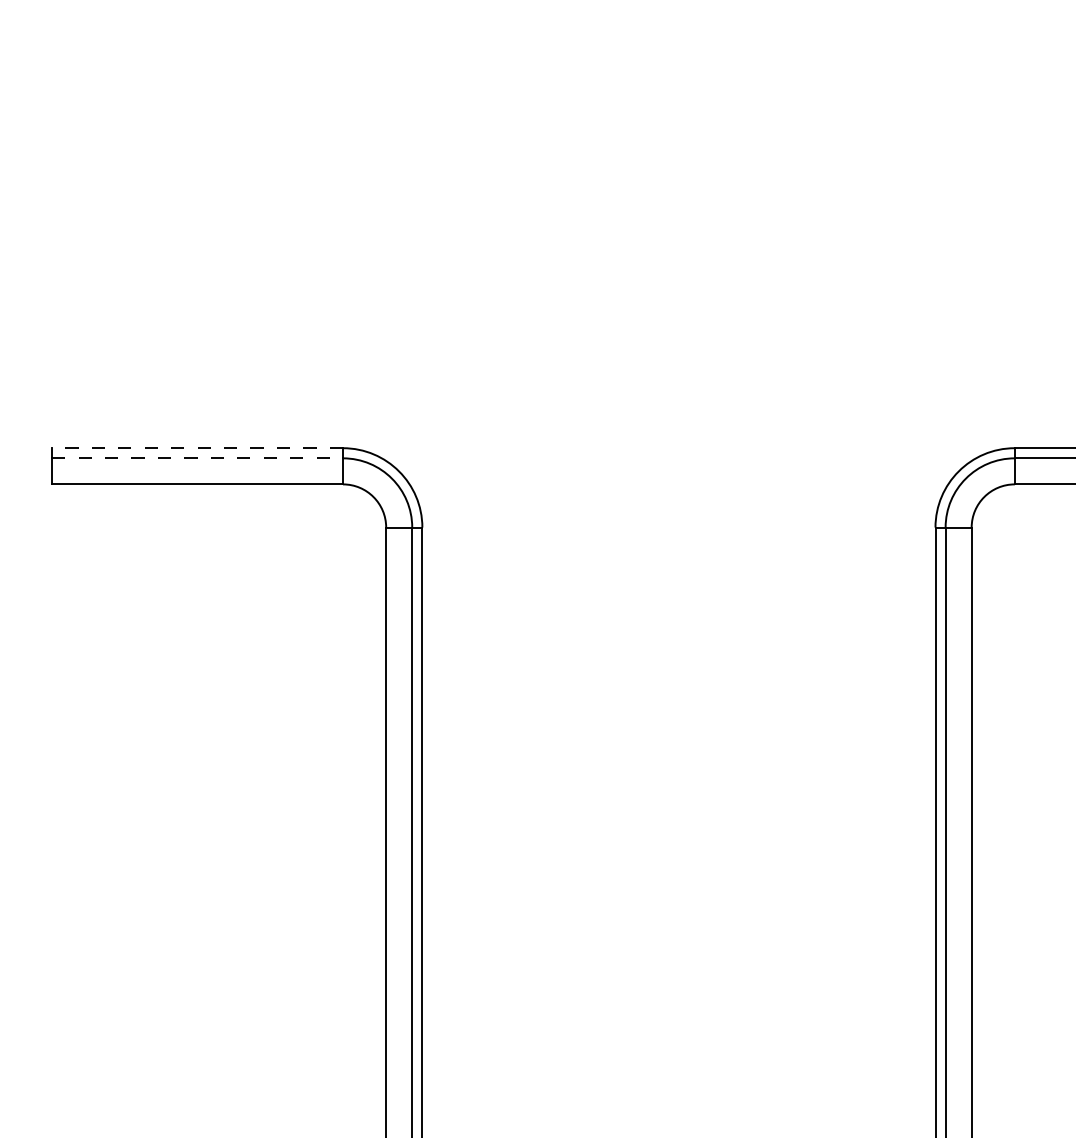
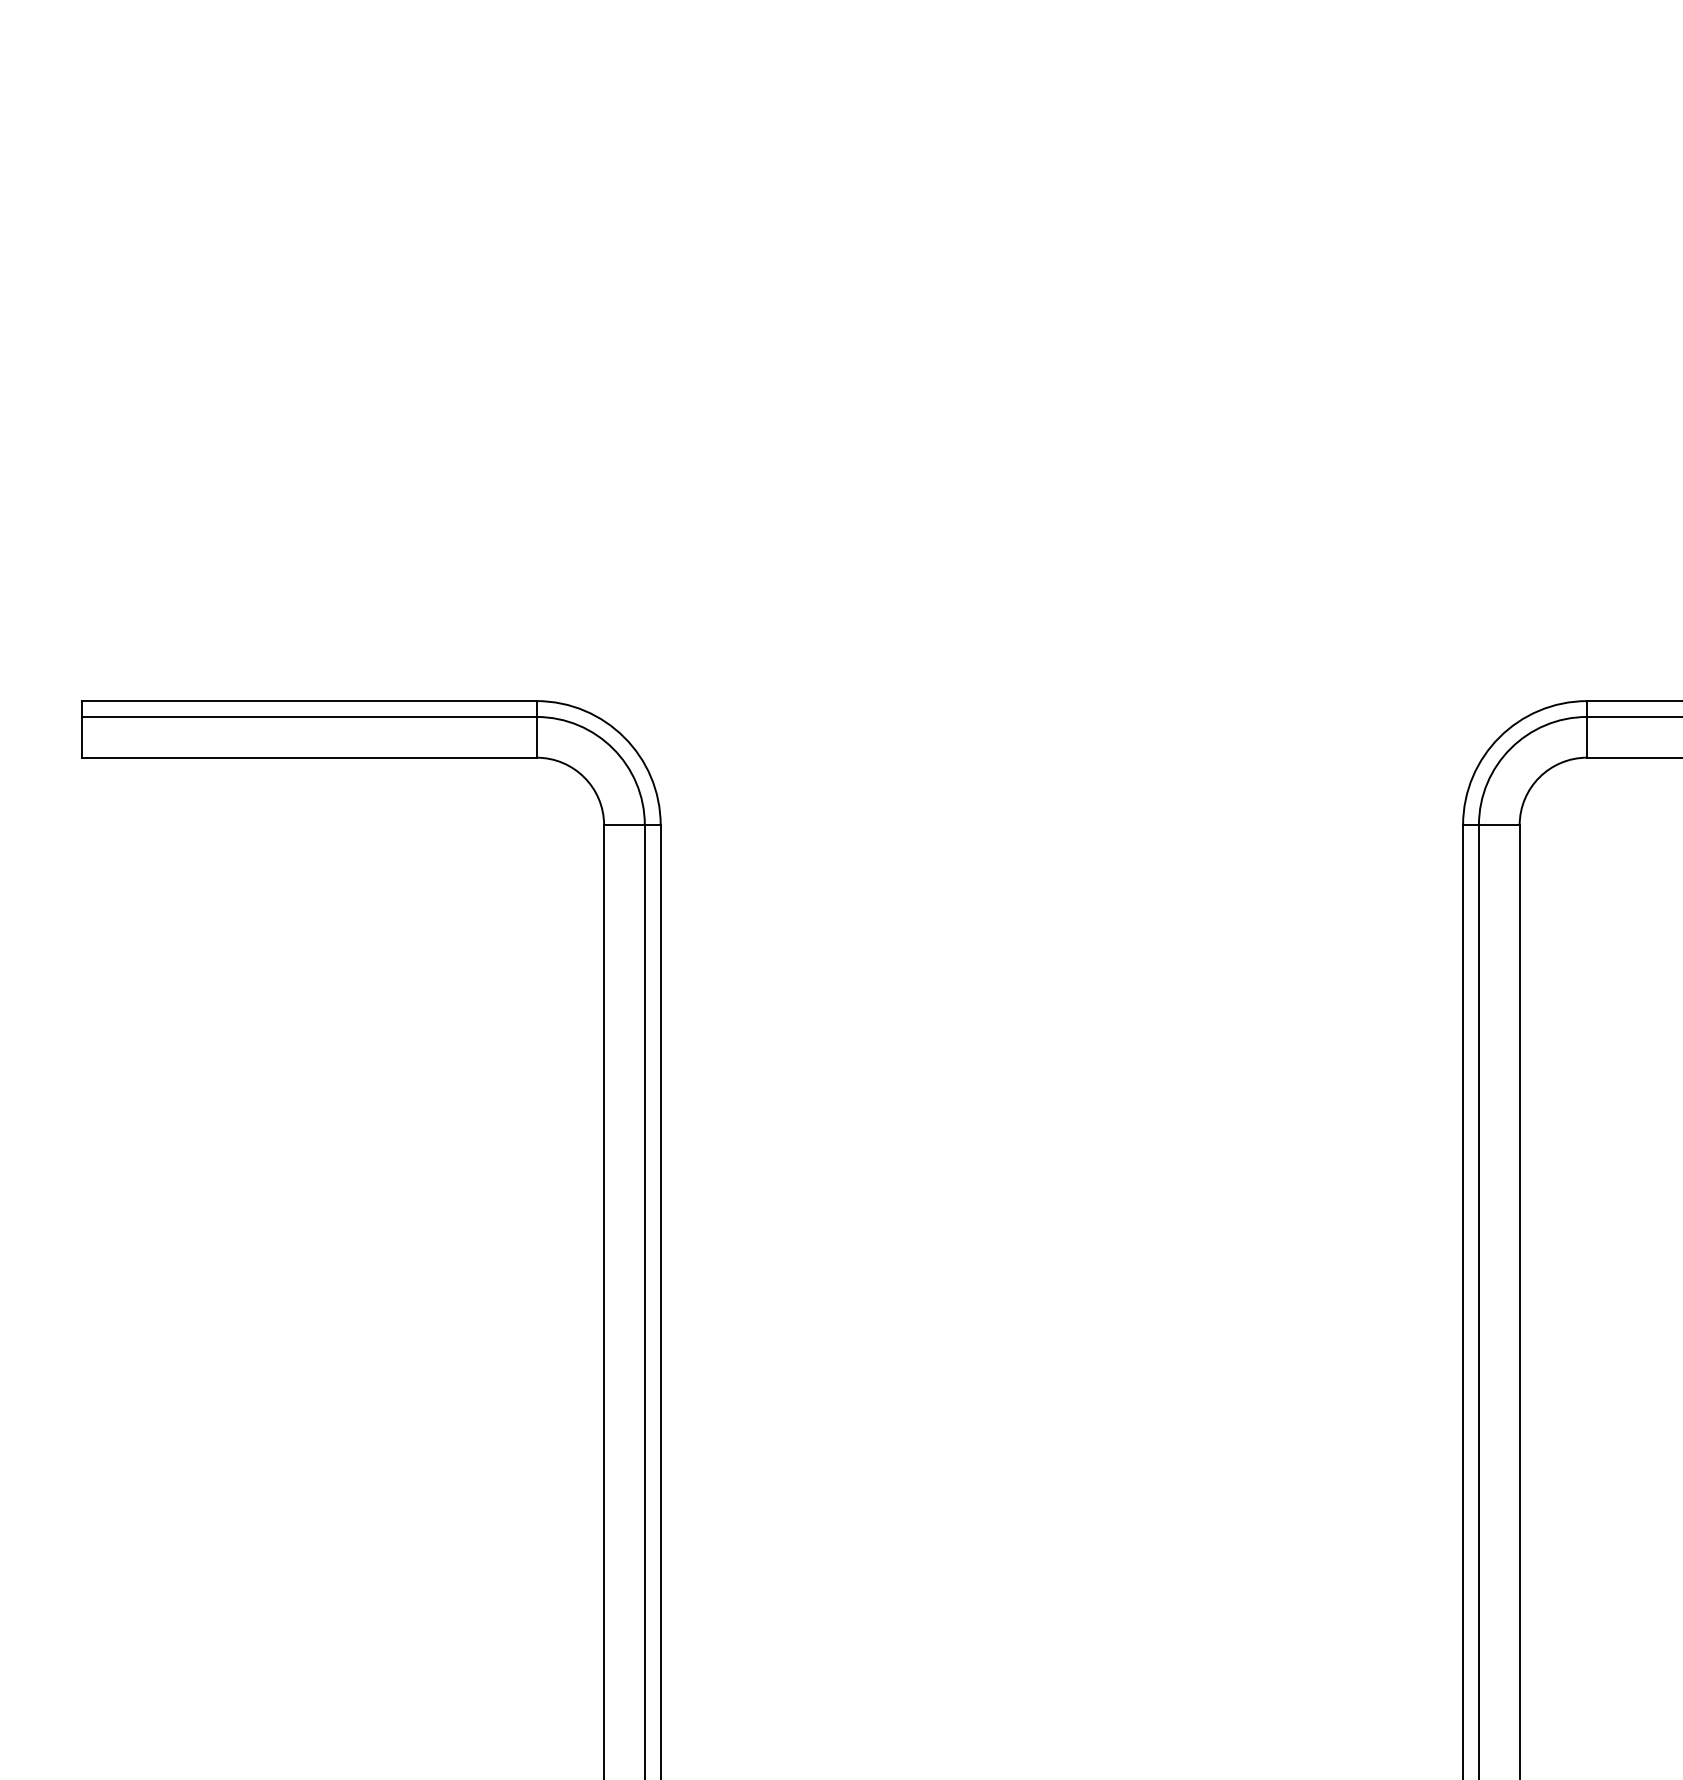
line: (197, 448) -> (309, 701), dashed -> solid
line: (198, 458) -> (310, 717), dashed -> solid

